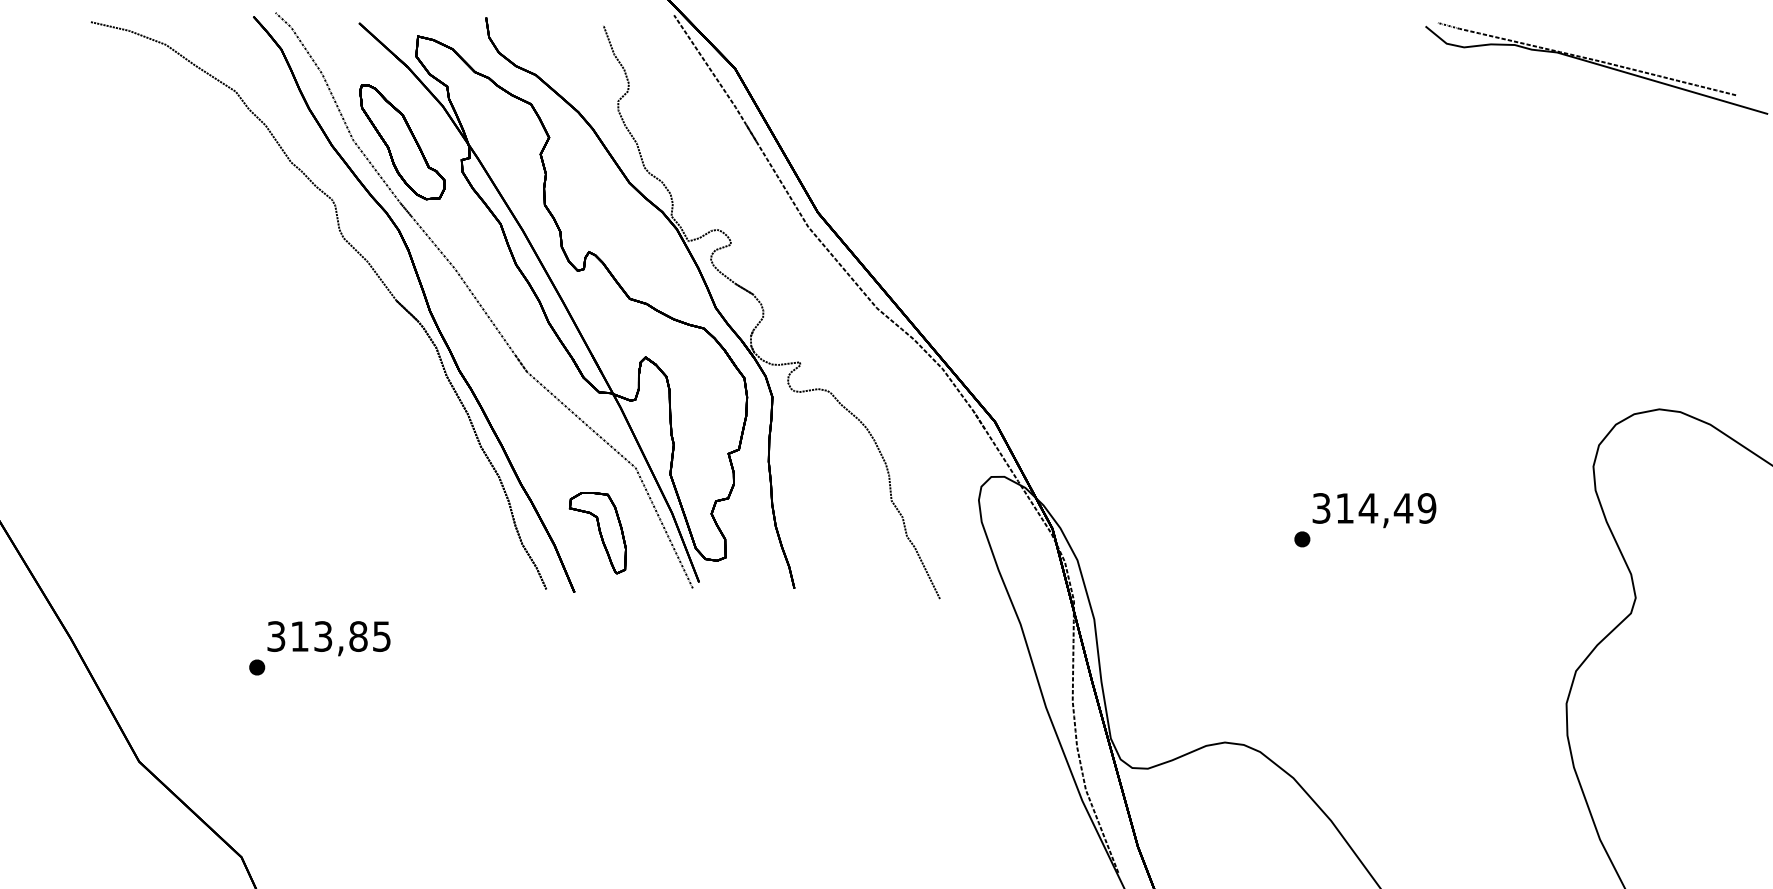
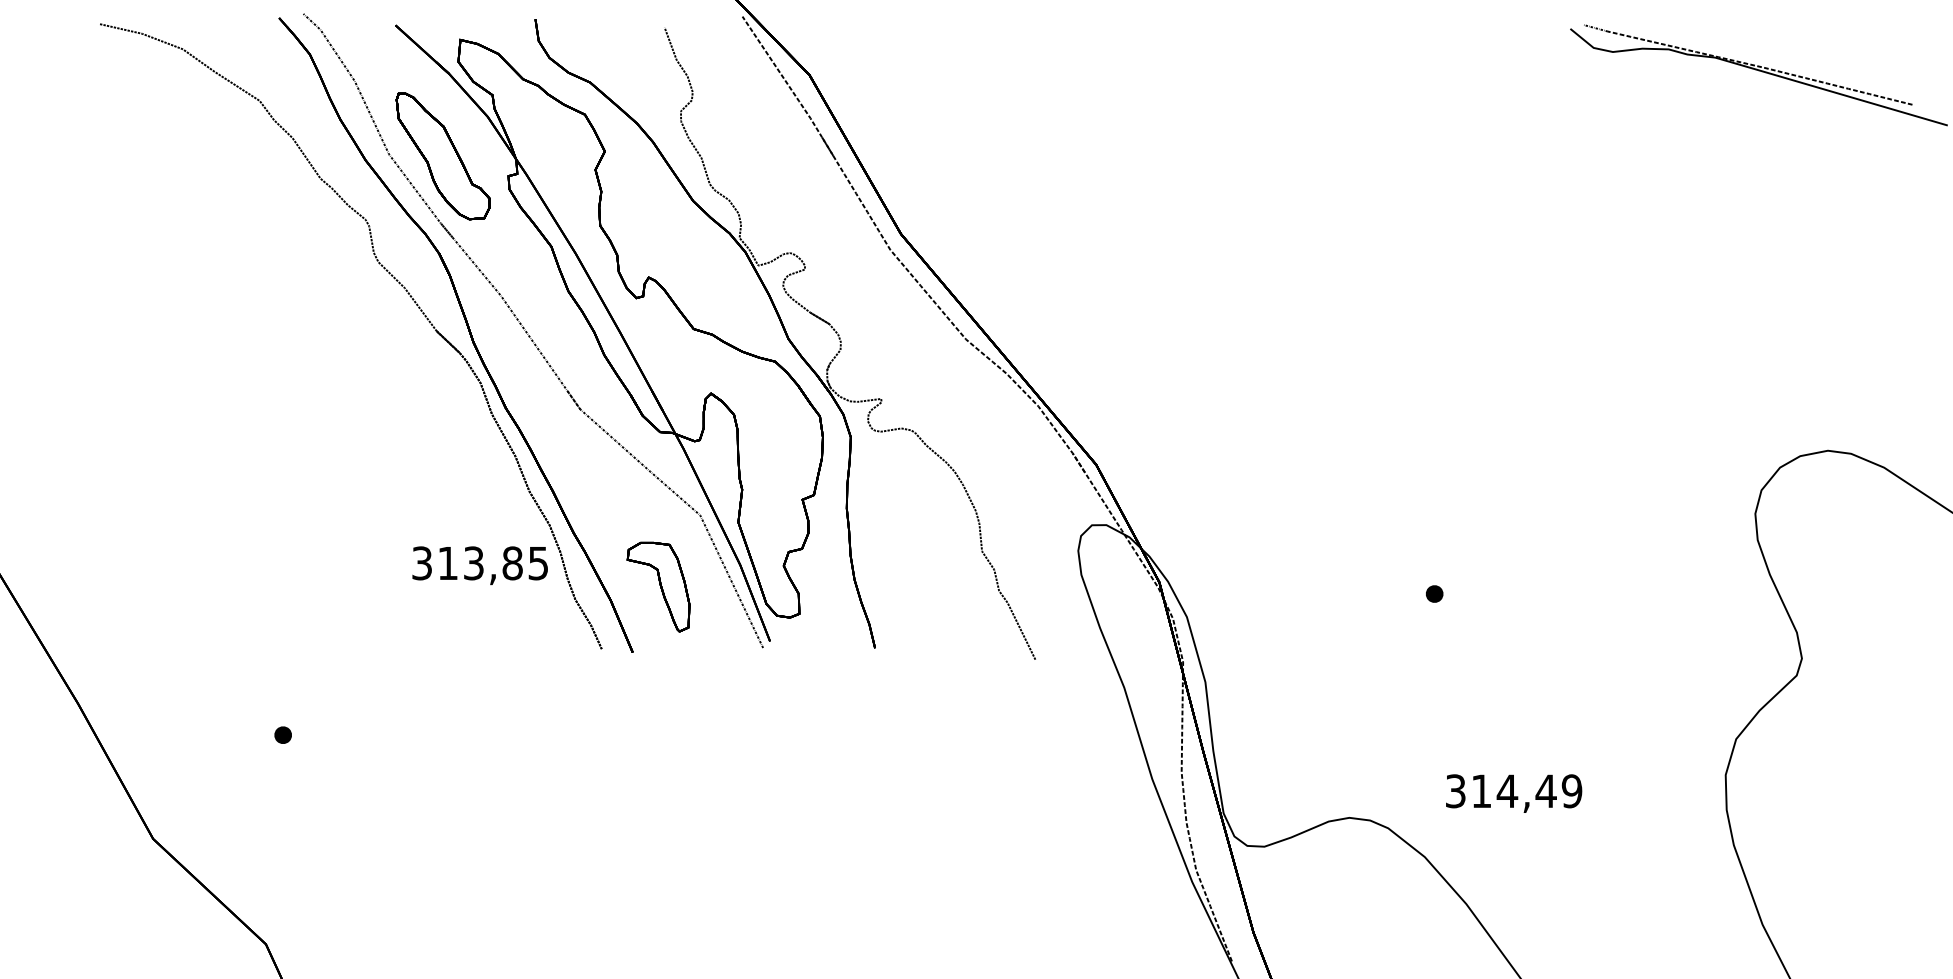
text: (1374, 510) -> (1514, 793), moved
text: (328, 638) -> (479, 565), moved

